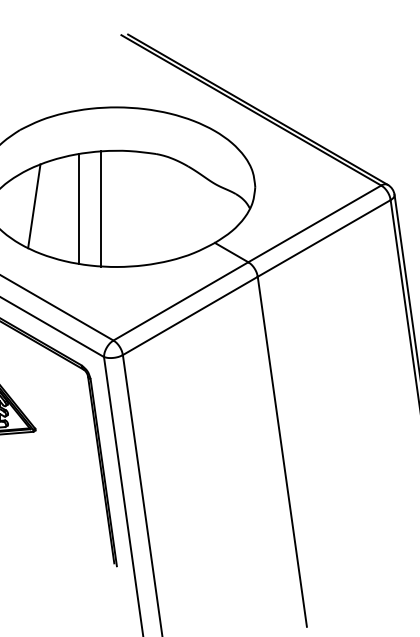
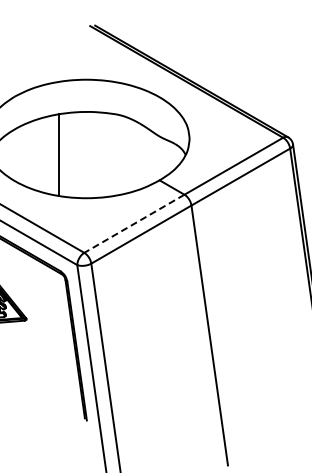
line: (34, 206) -> (25, 153), removed
line: (101, 208) -> (75, 154), removed
line: (181, 300) -> (134, 223), solid -> dashed

